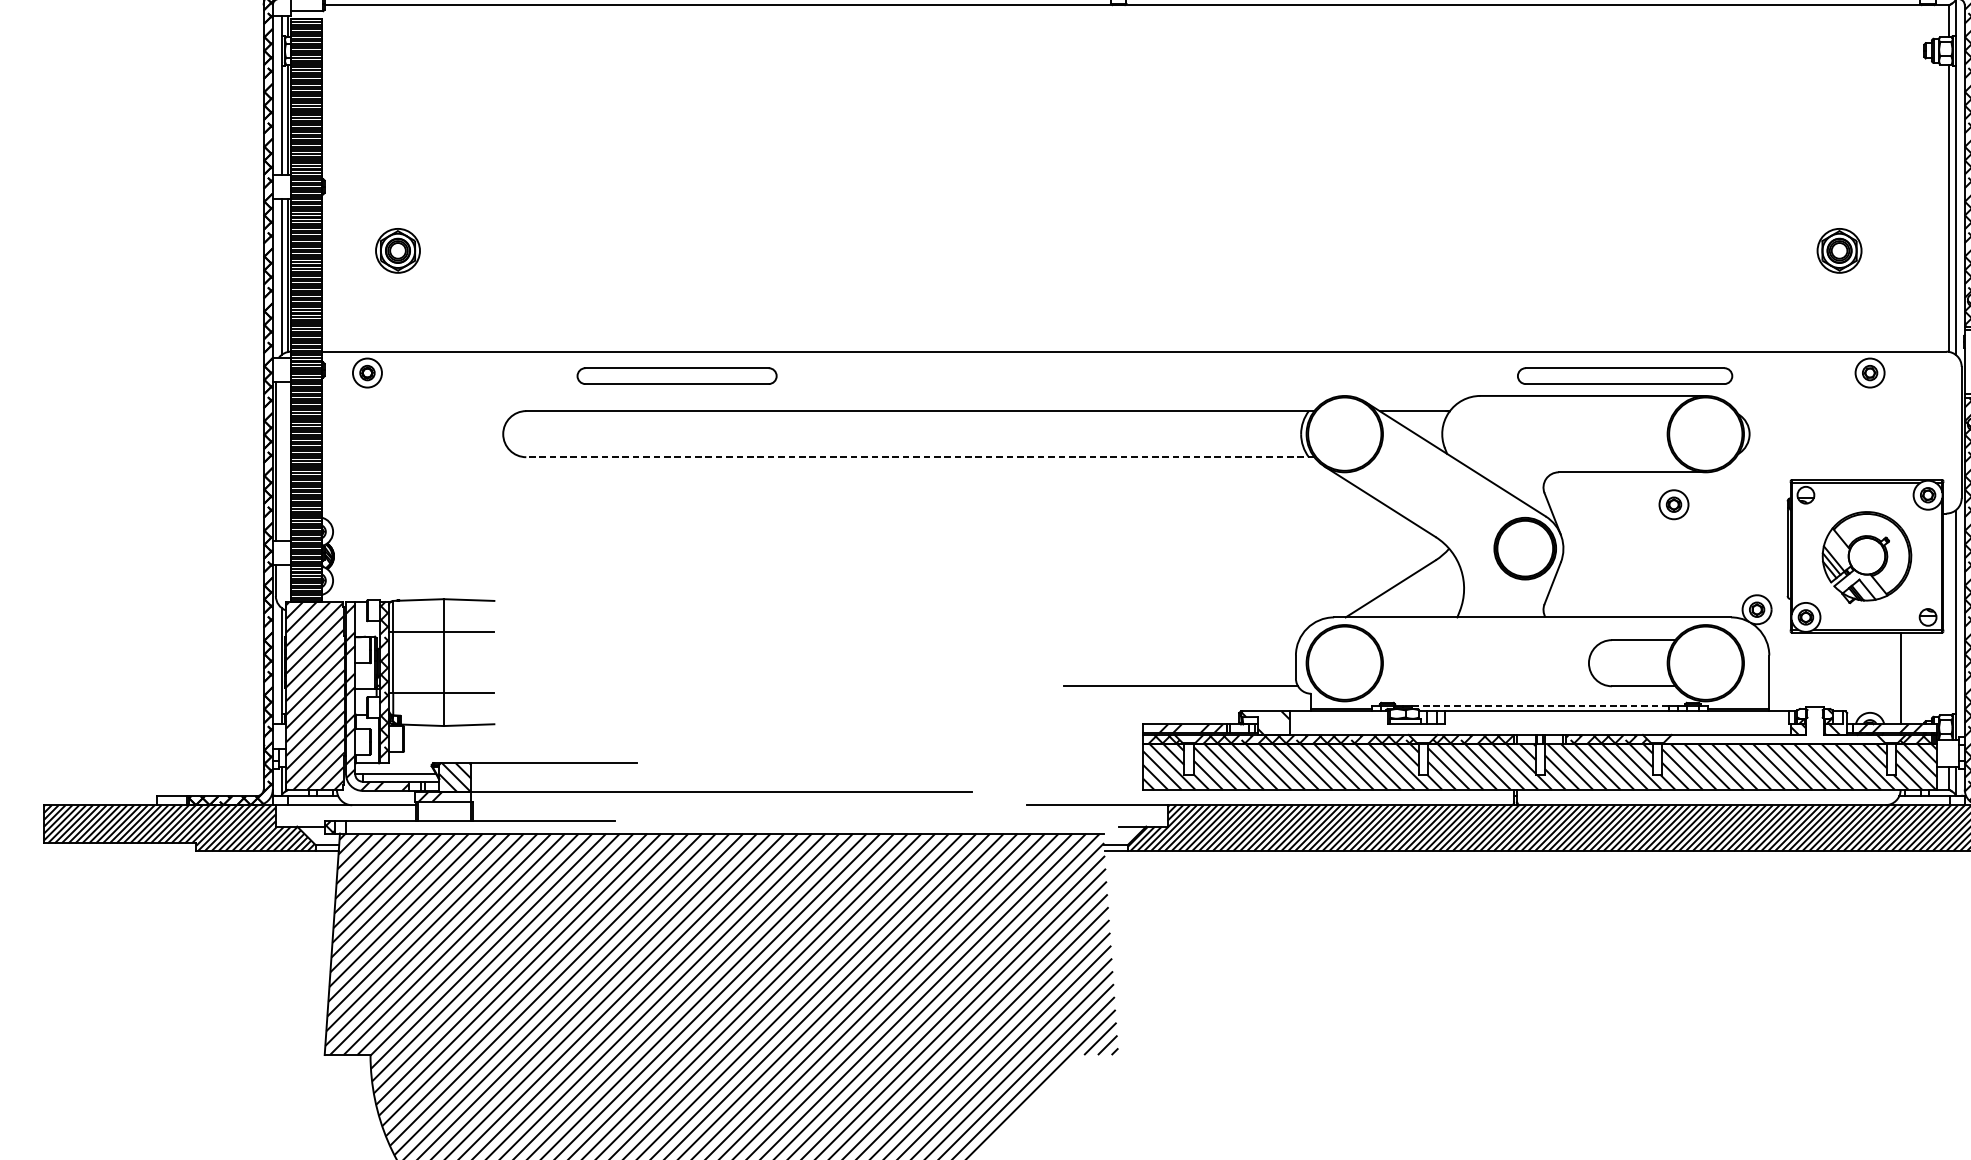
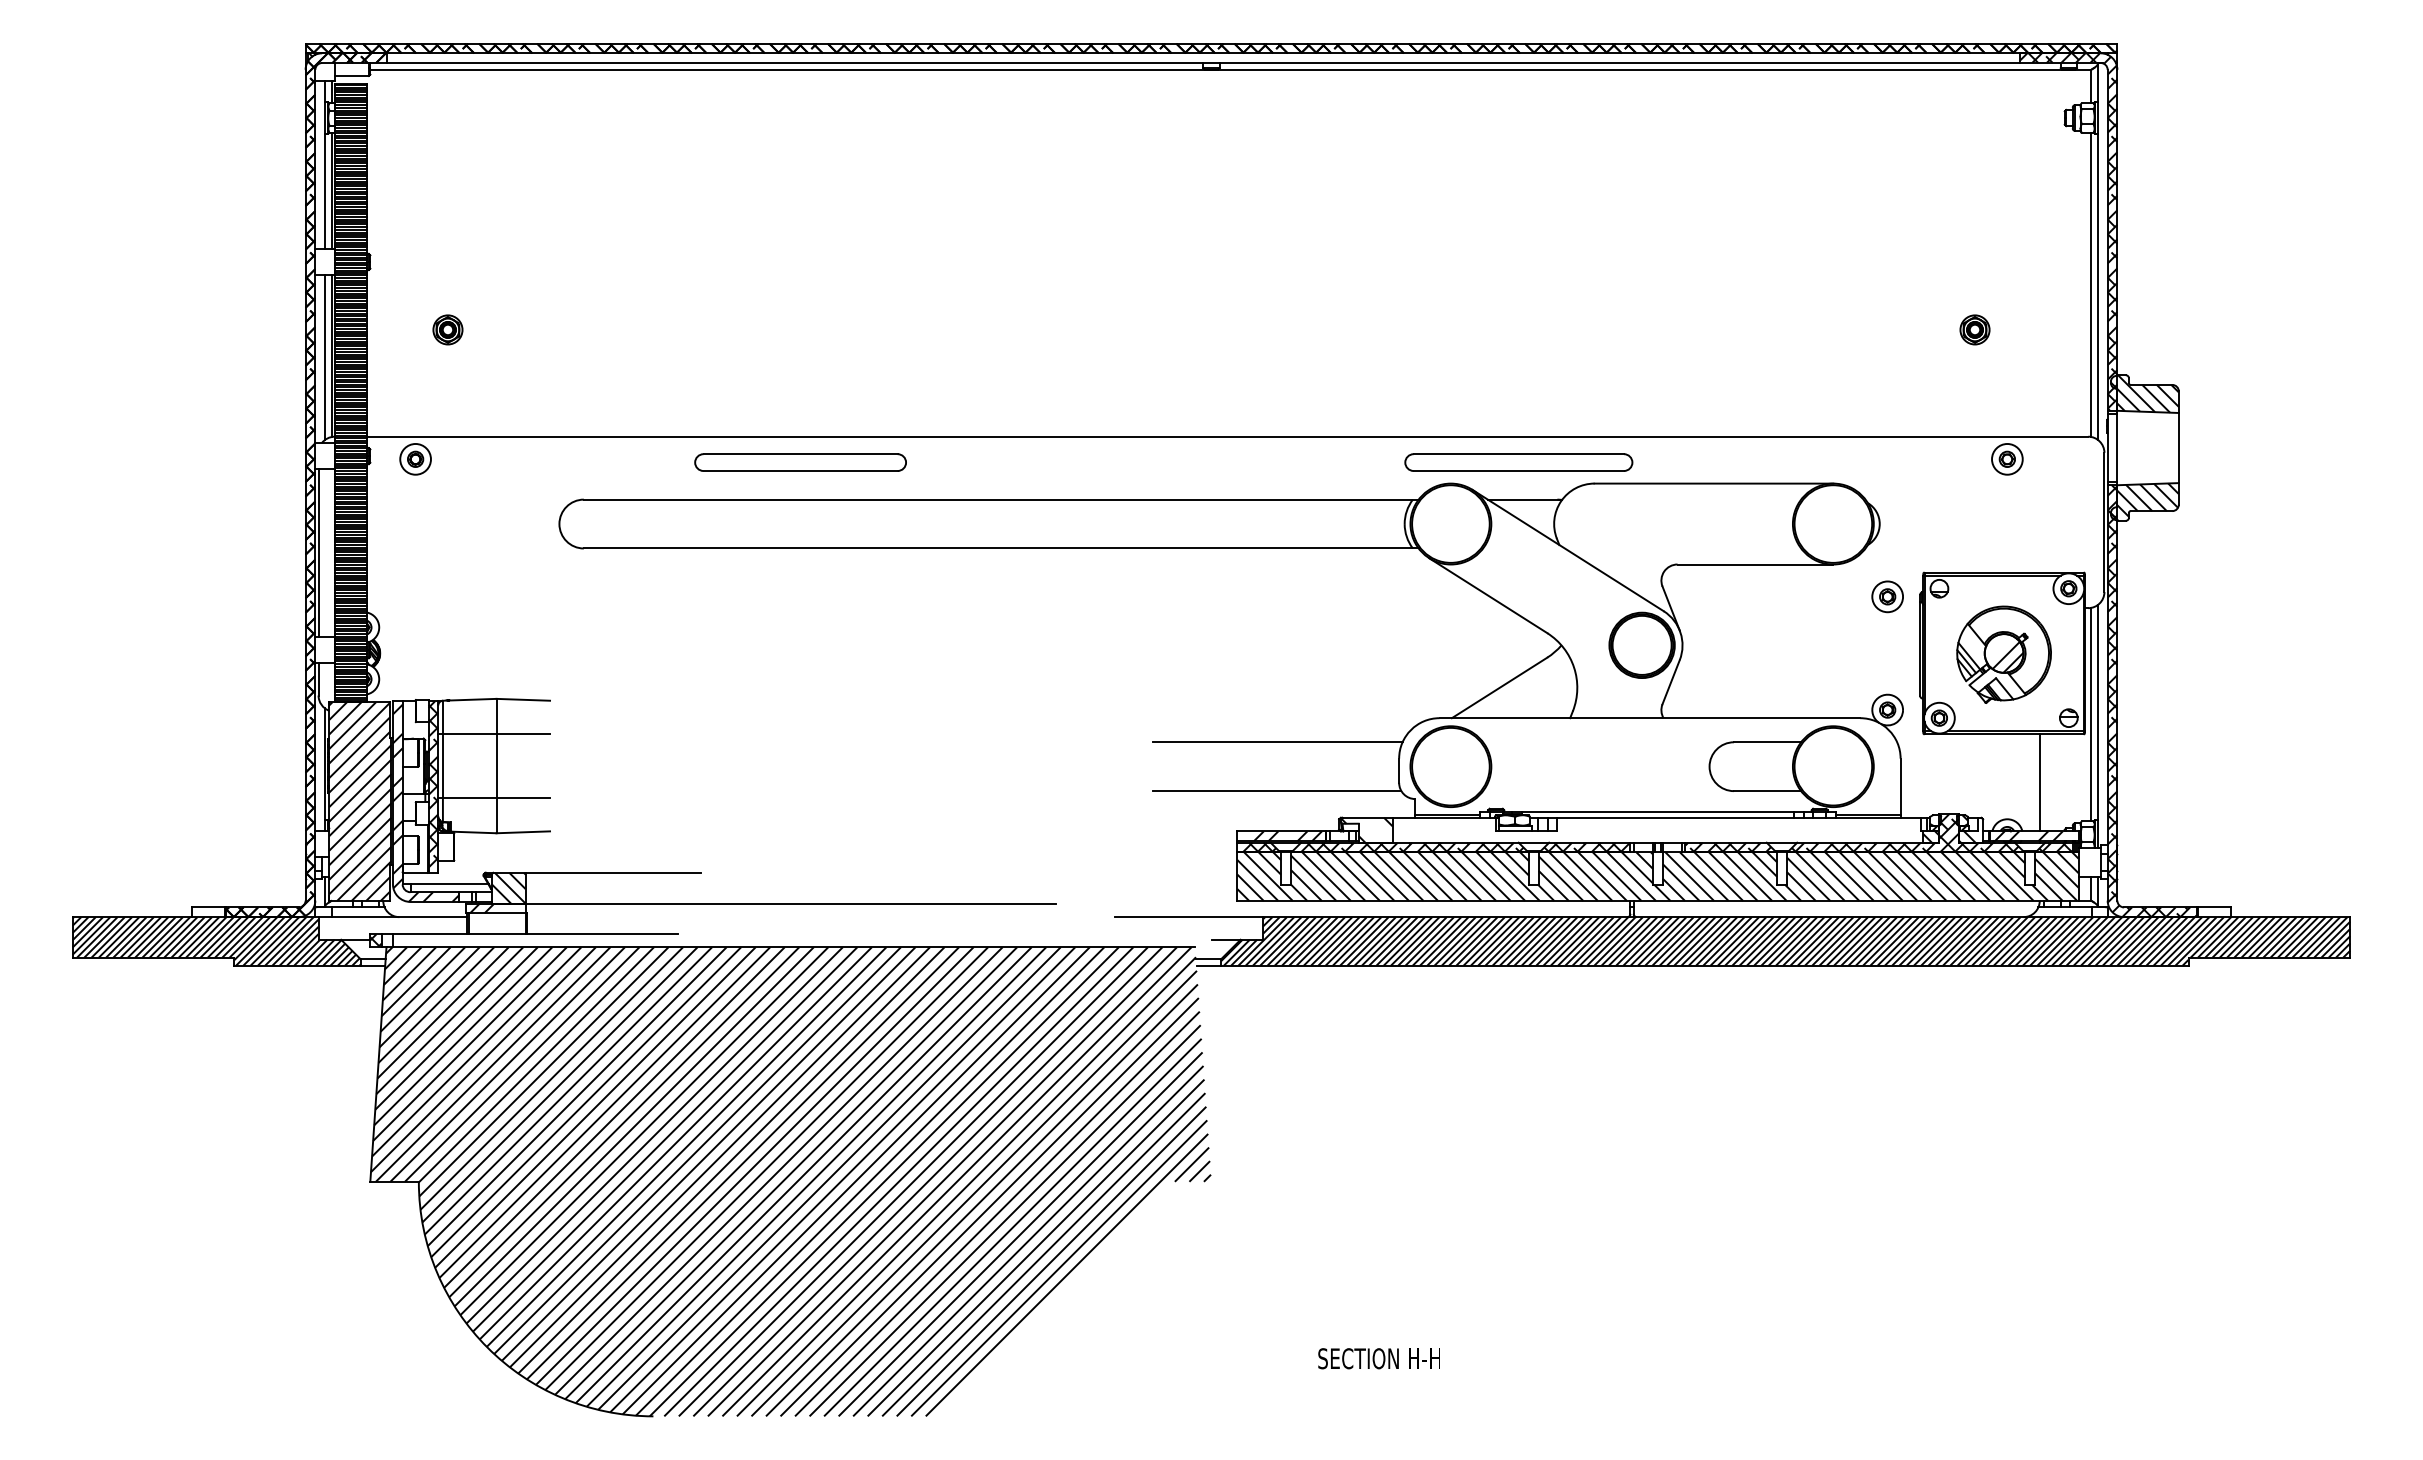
part: (397, 250) -> (447, 329), size x0.62
part: (1839, 250) -> (1974, 329), size x0.62
part: (676, 376) -> (800, 462), moved
part: (1624, 376) -> (1518, 462), moved
line: (919, 457) -> (1000, 548), dashed -> solid
part: (1673, 504) -> (1887, 596), moved
hatch: (1870, 559) -> (2007, 656), added
line: (1949, 613) -> (2091, 714), added
line: (1181, 640) -> (1277, 742), added
line: (1539, 706) -> (1657, 812), dashed -> solid
hatch: (1772, 725) -> (1904, 832), added

